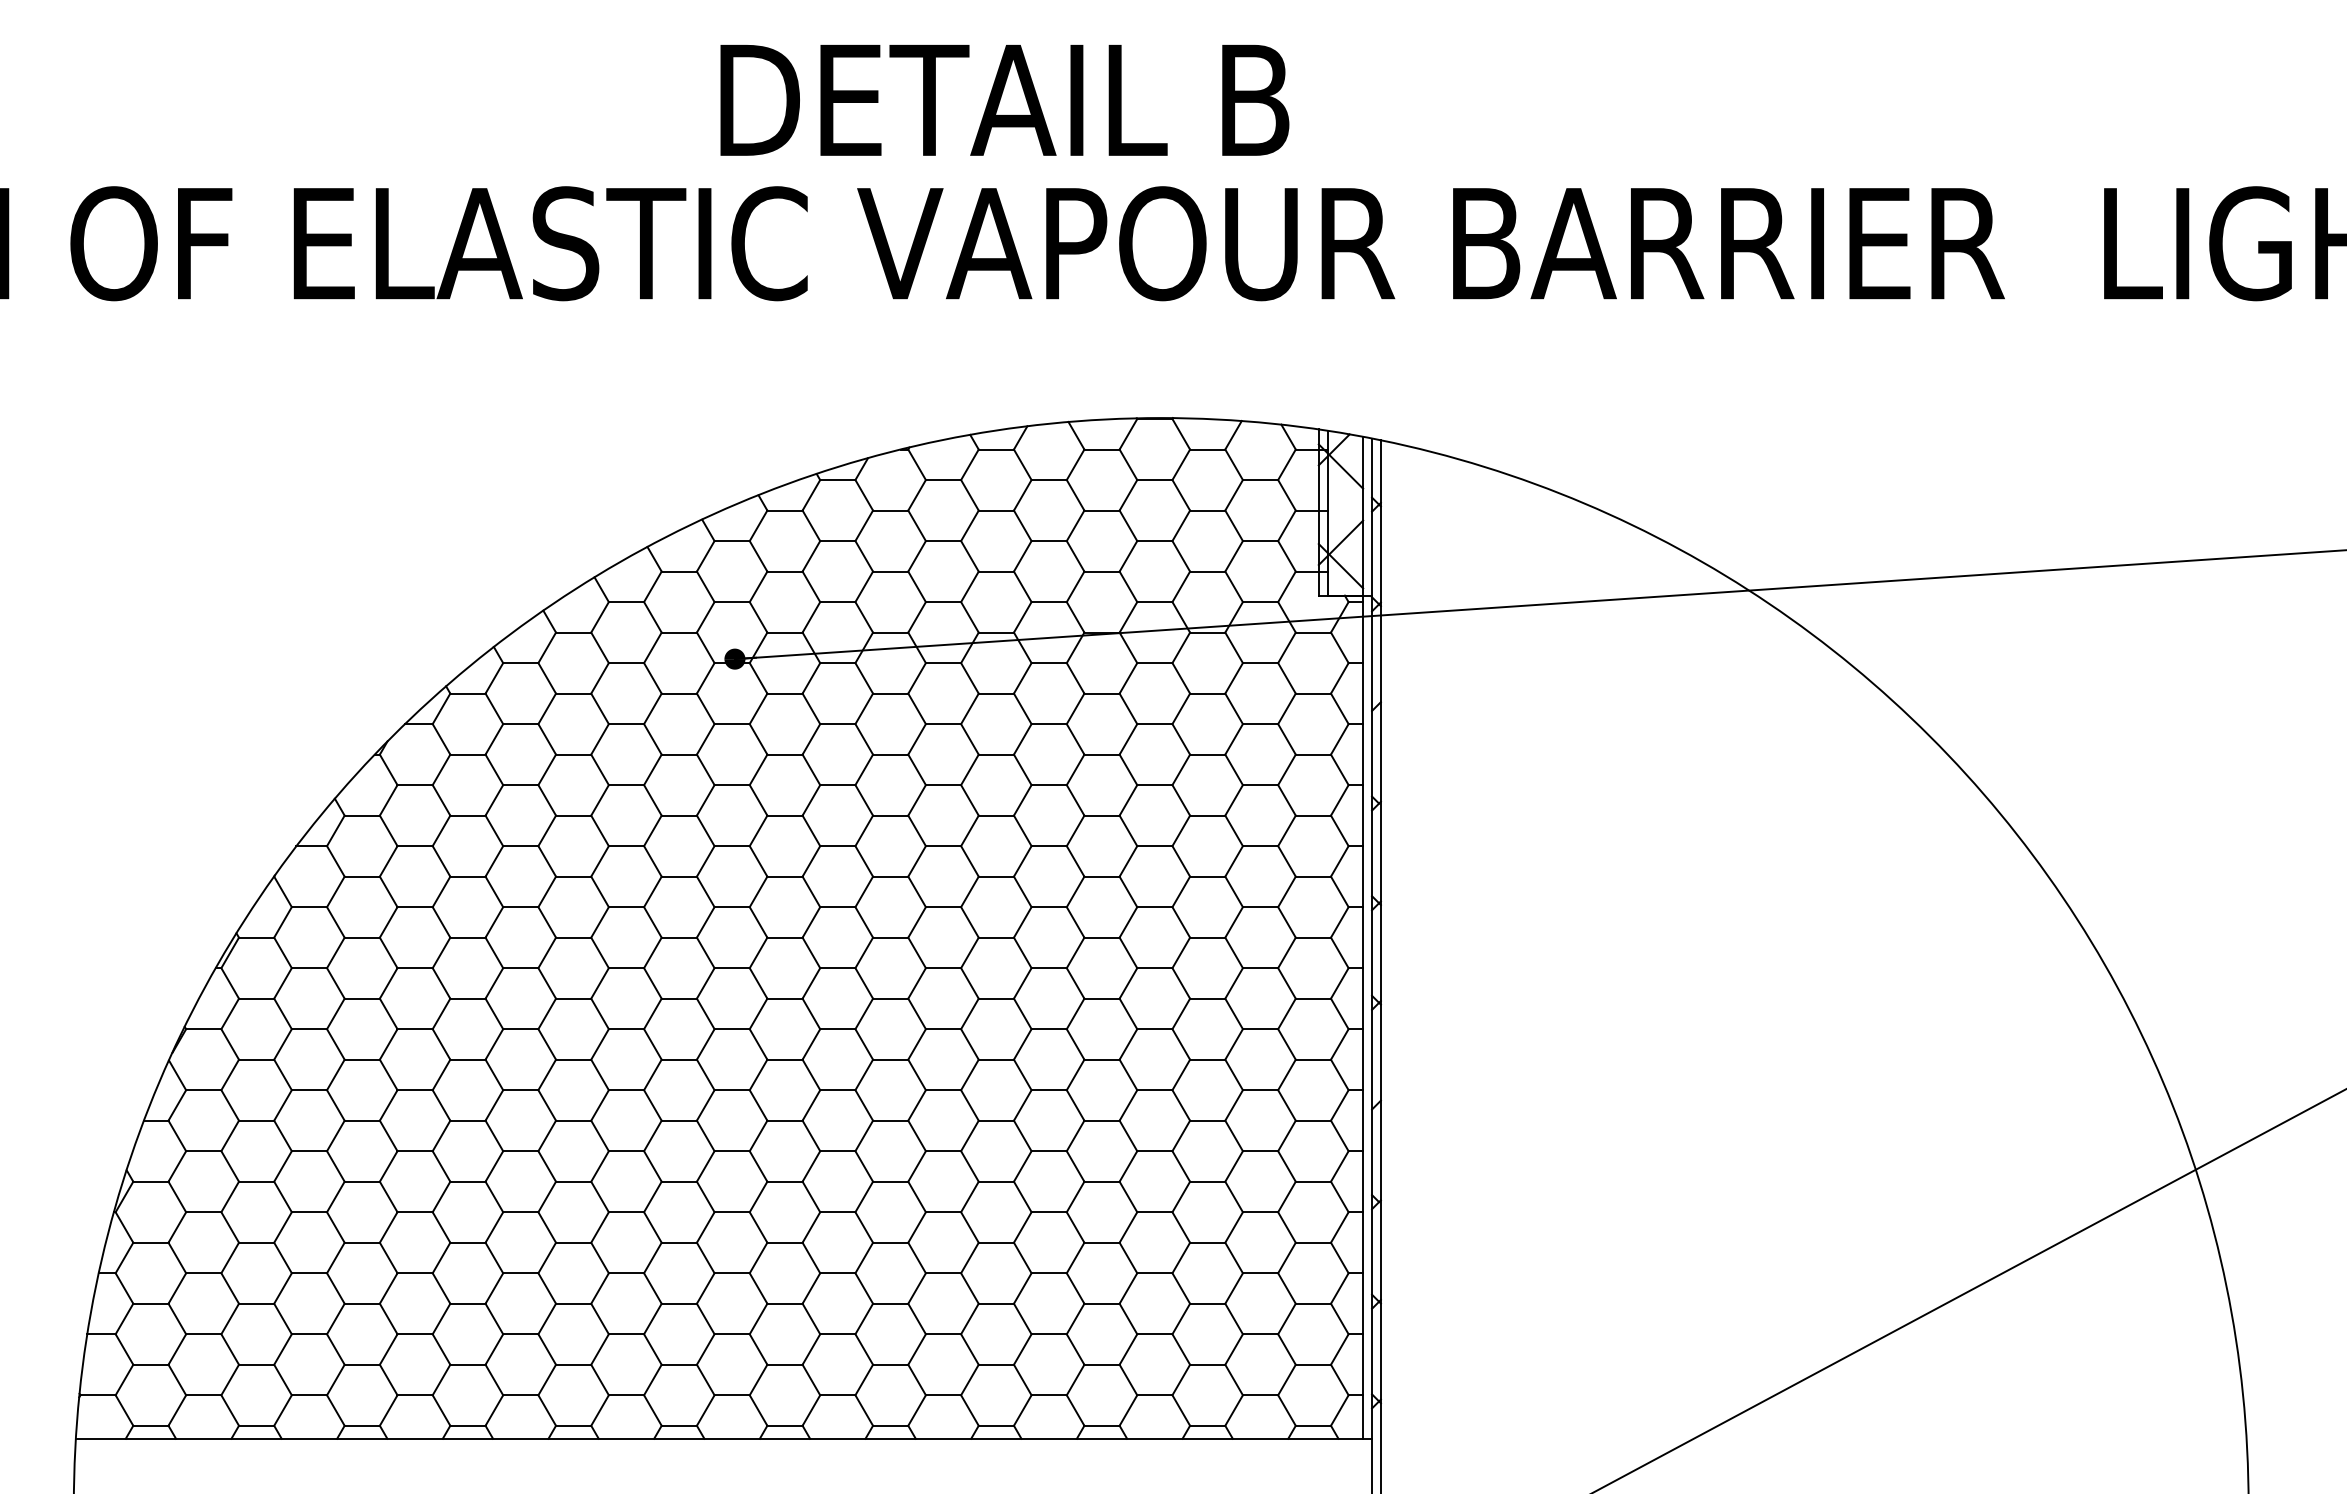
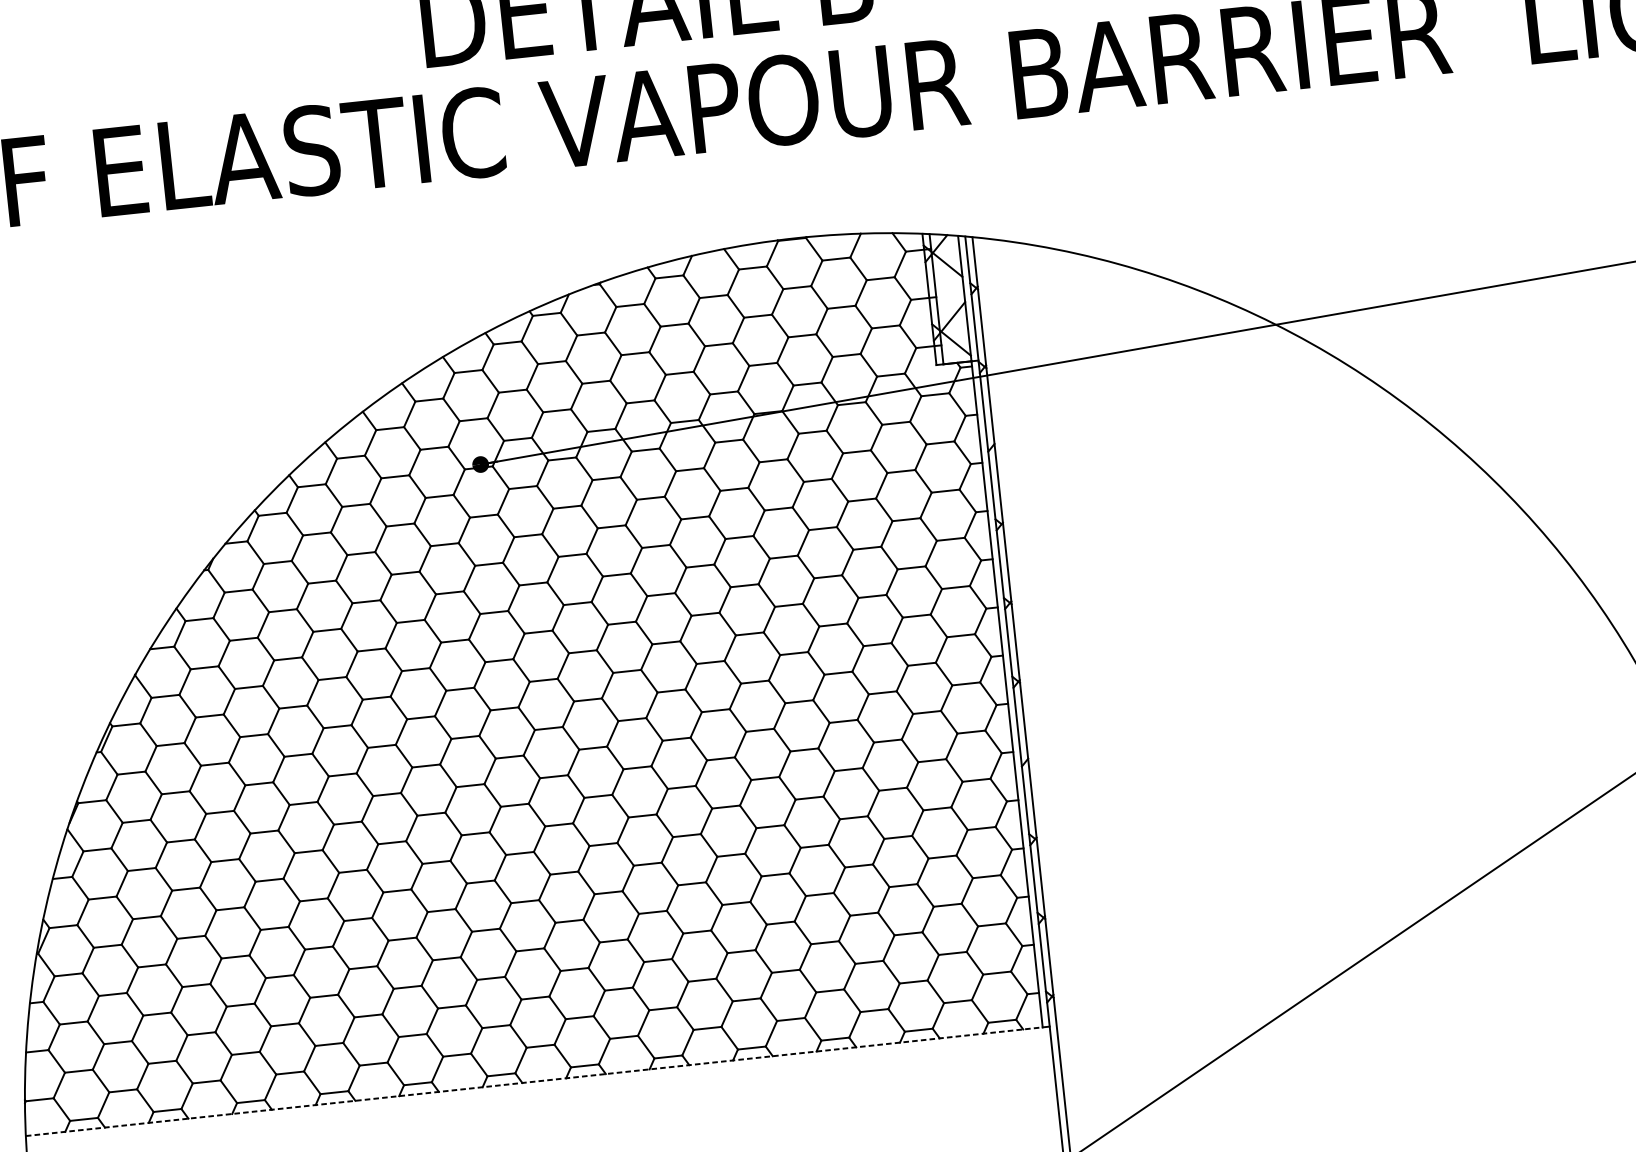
line: (719, 1438) -> (534, 1081), solid -> dashed

